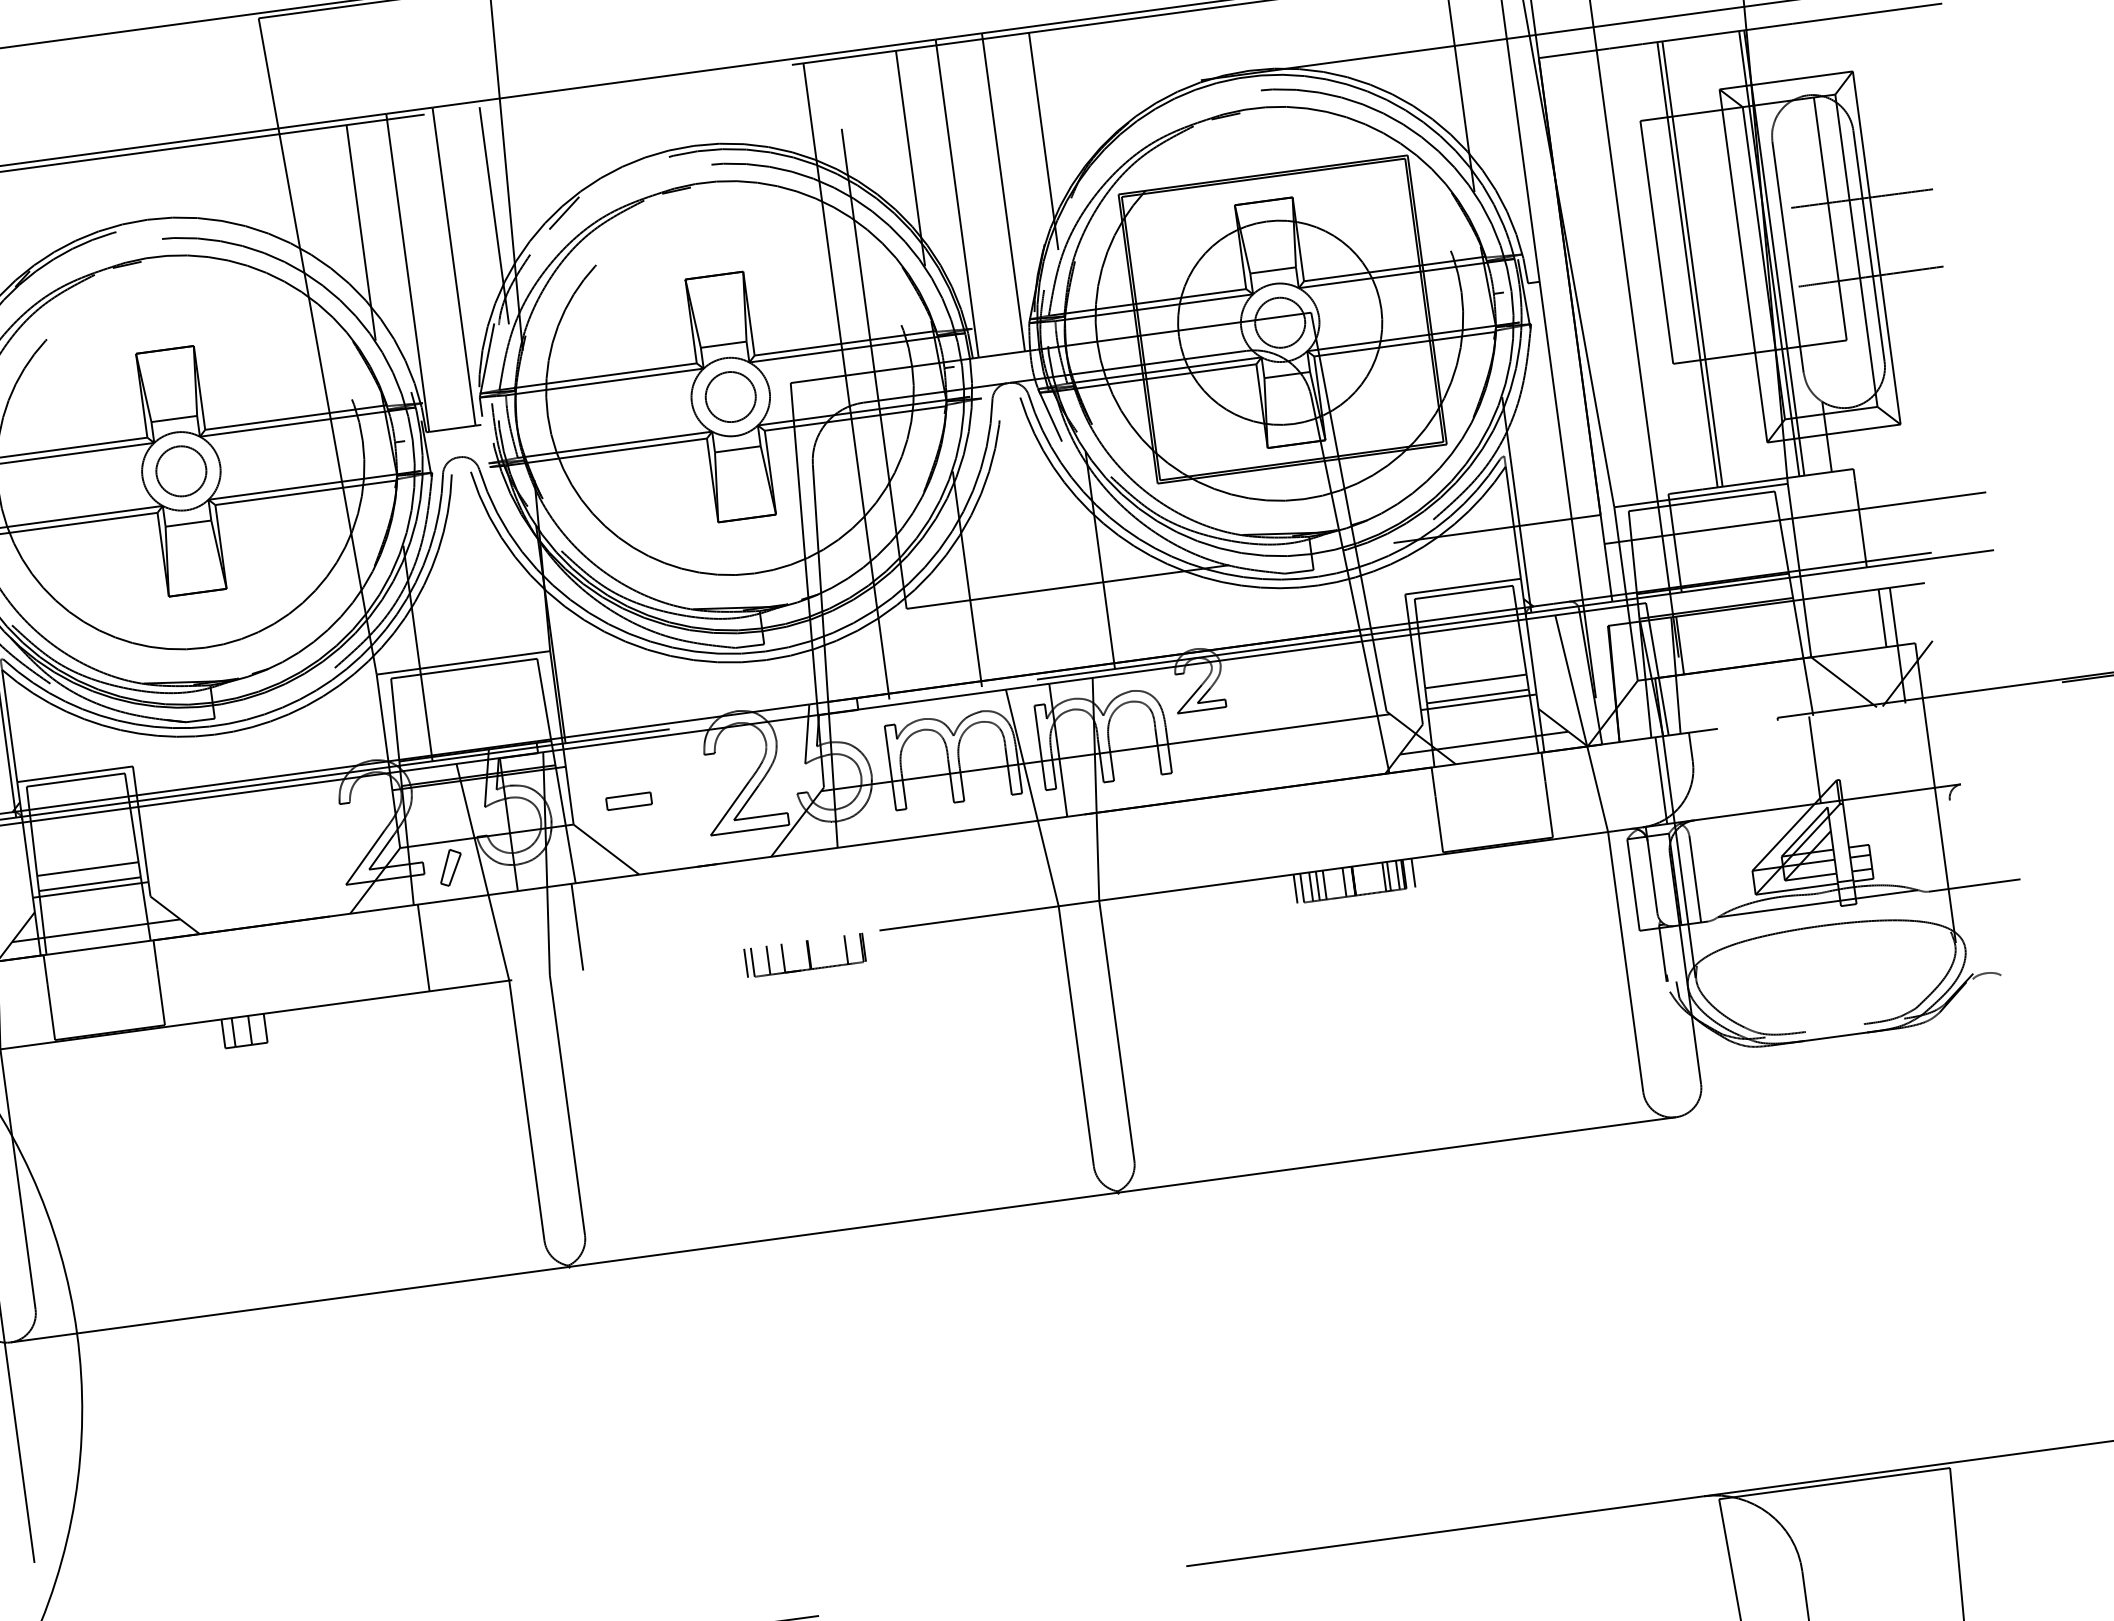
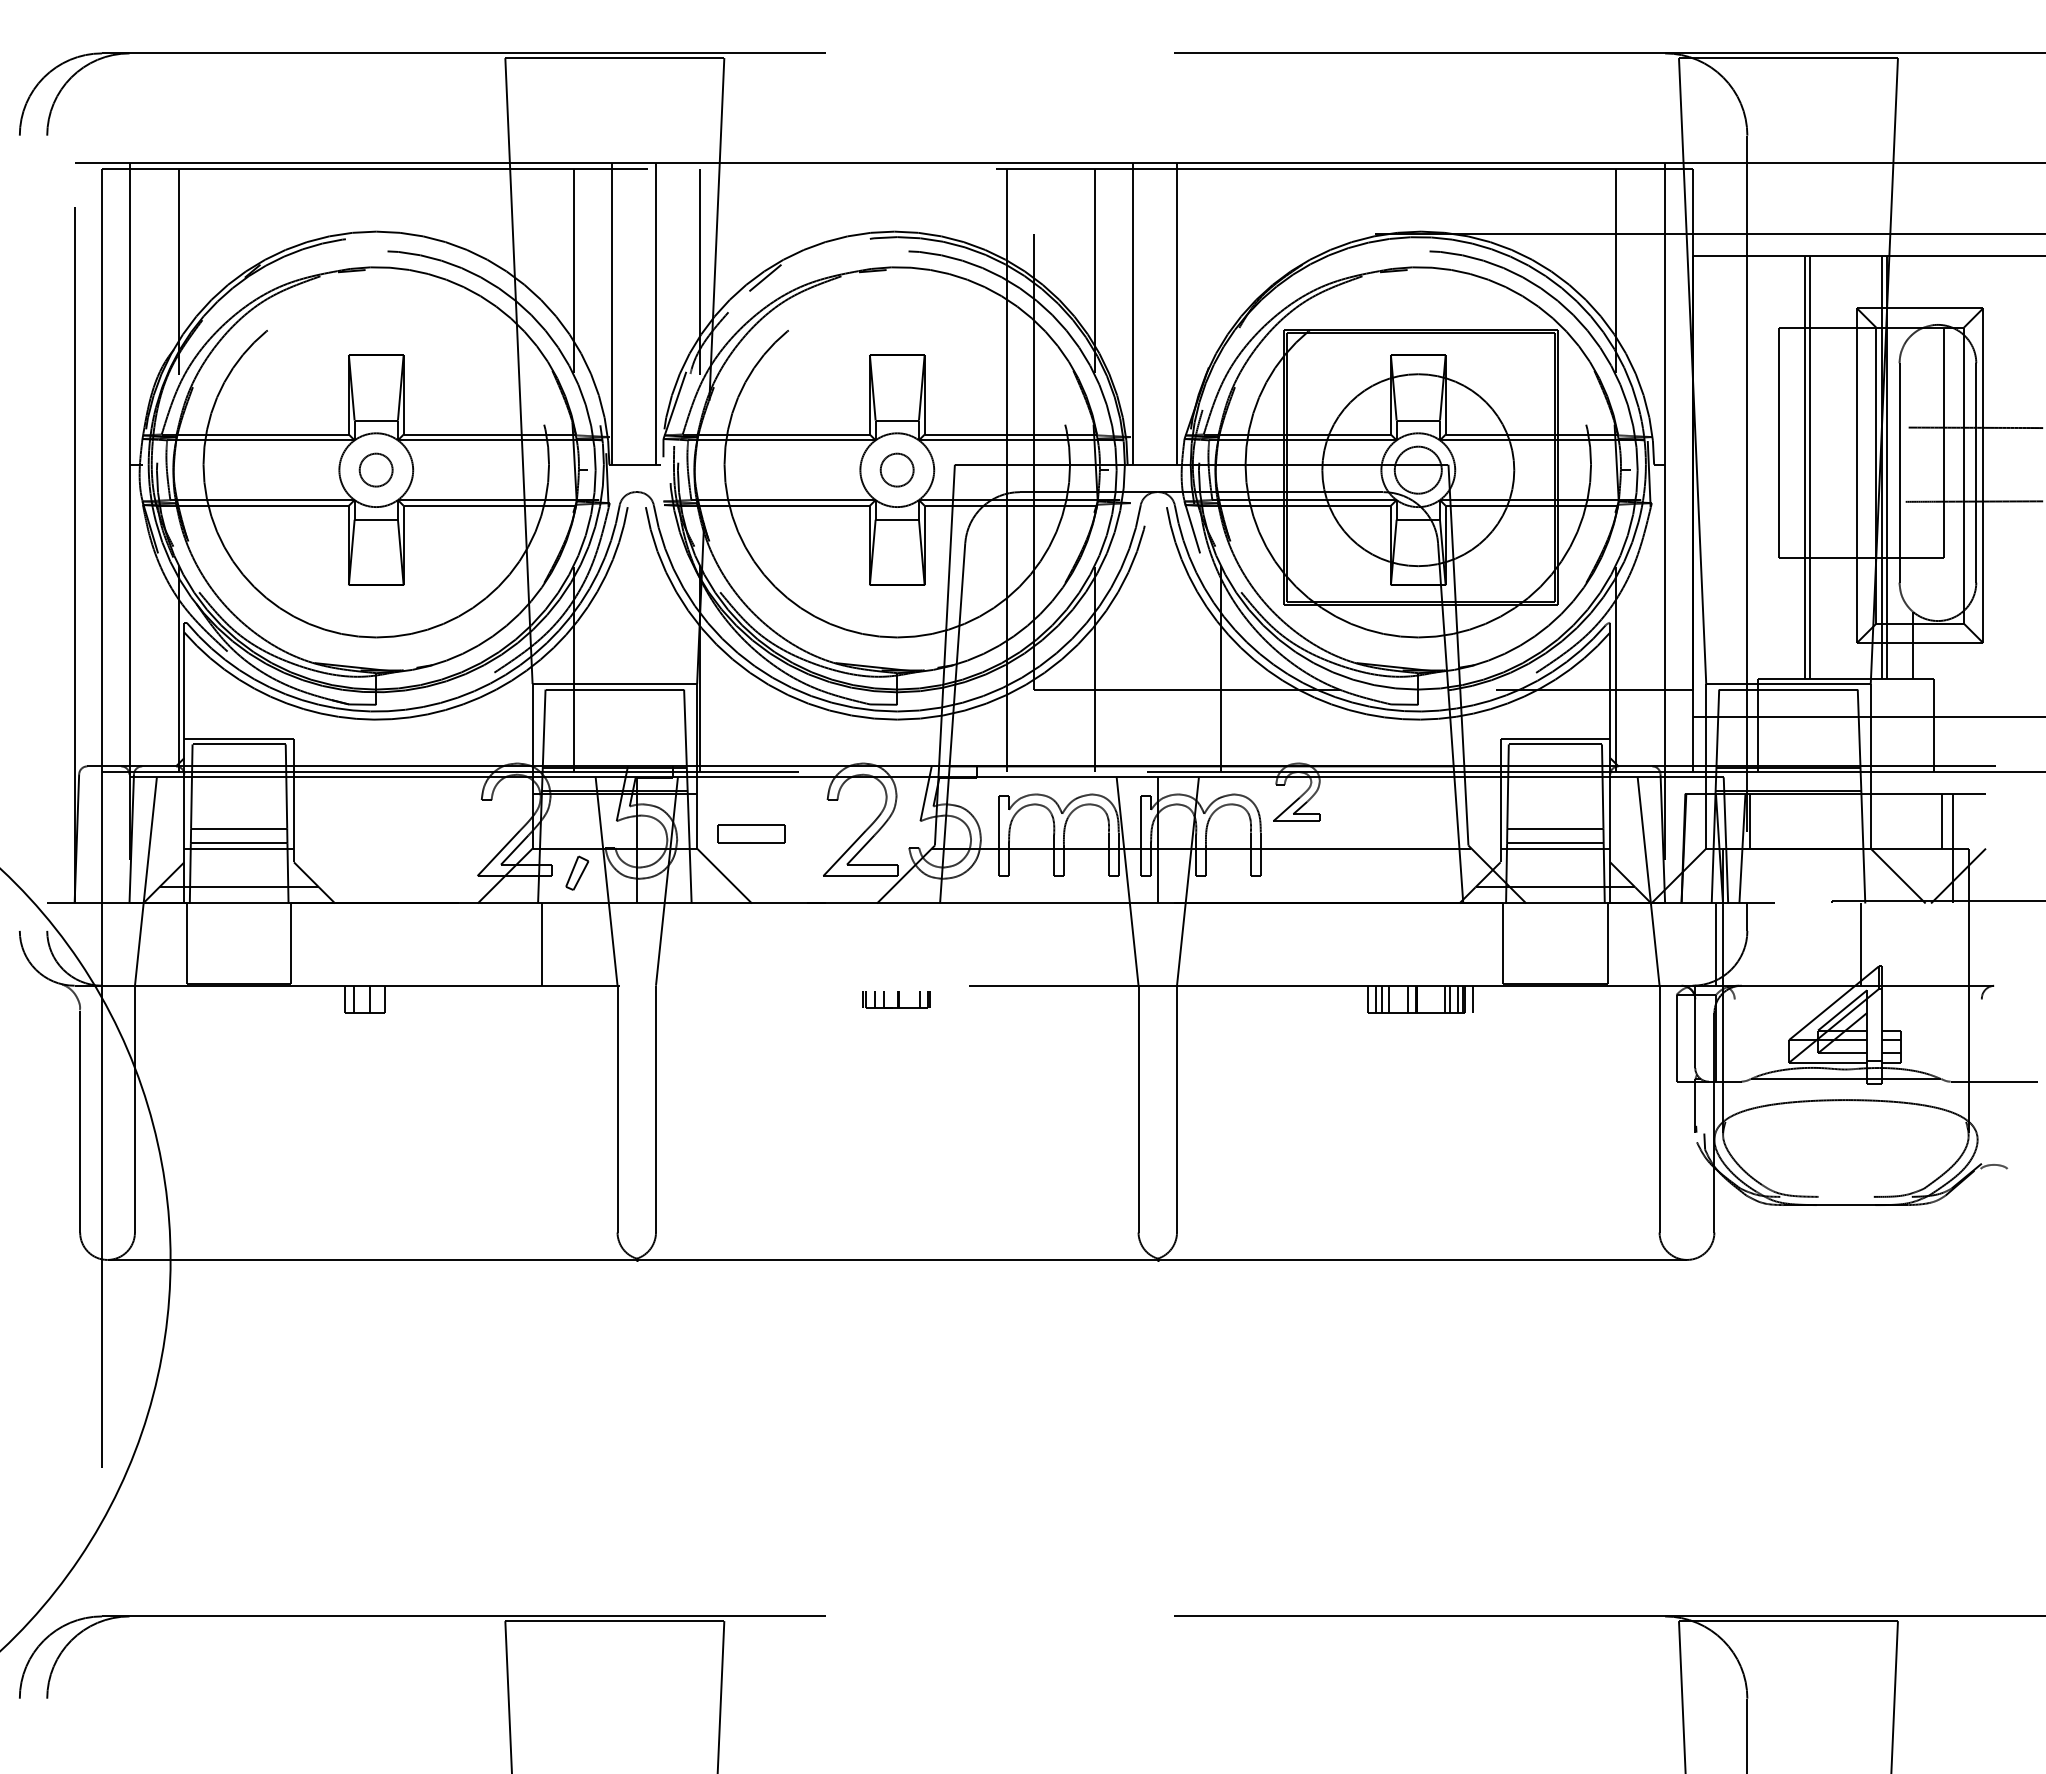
line: (1043, 141) -> (1220, 271), removed
circle: (729, 396) -> (896, 469), size x0.7
circle: (180, 470) -> (375, 469), size x0.7
part: (628, 800) -> (751, 833), size x1.6
line: (1694, 879) -> (1734, 1040), removed
line: (1295, 889) -> (1361, 999), removed
line: (577, 927) -> (687, 944), removed
part: (804, 955) -> (895, 999), size x0.6

